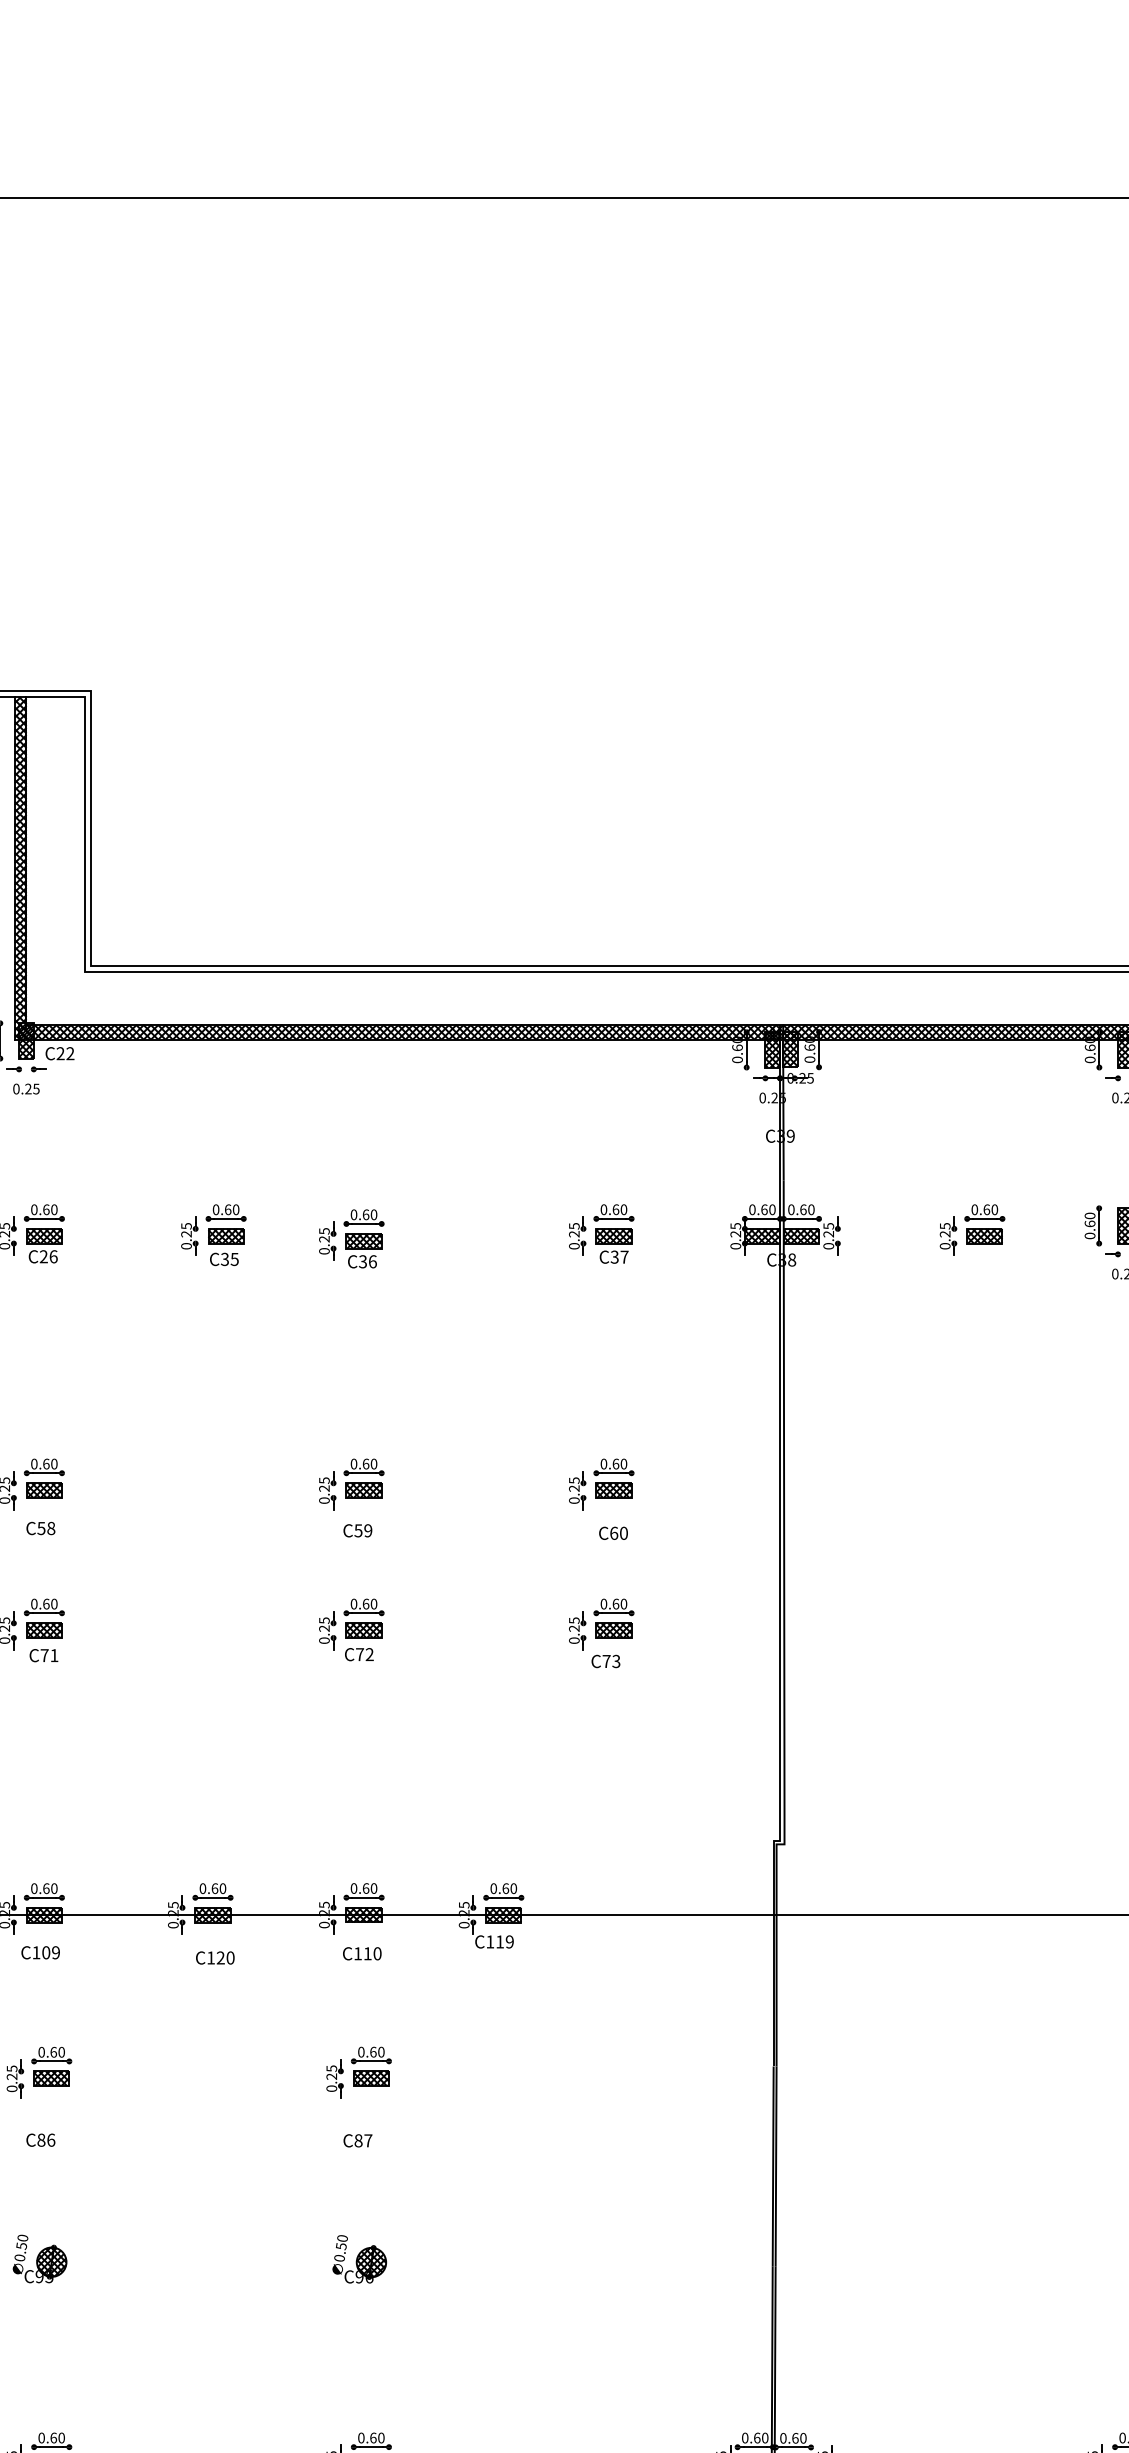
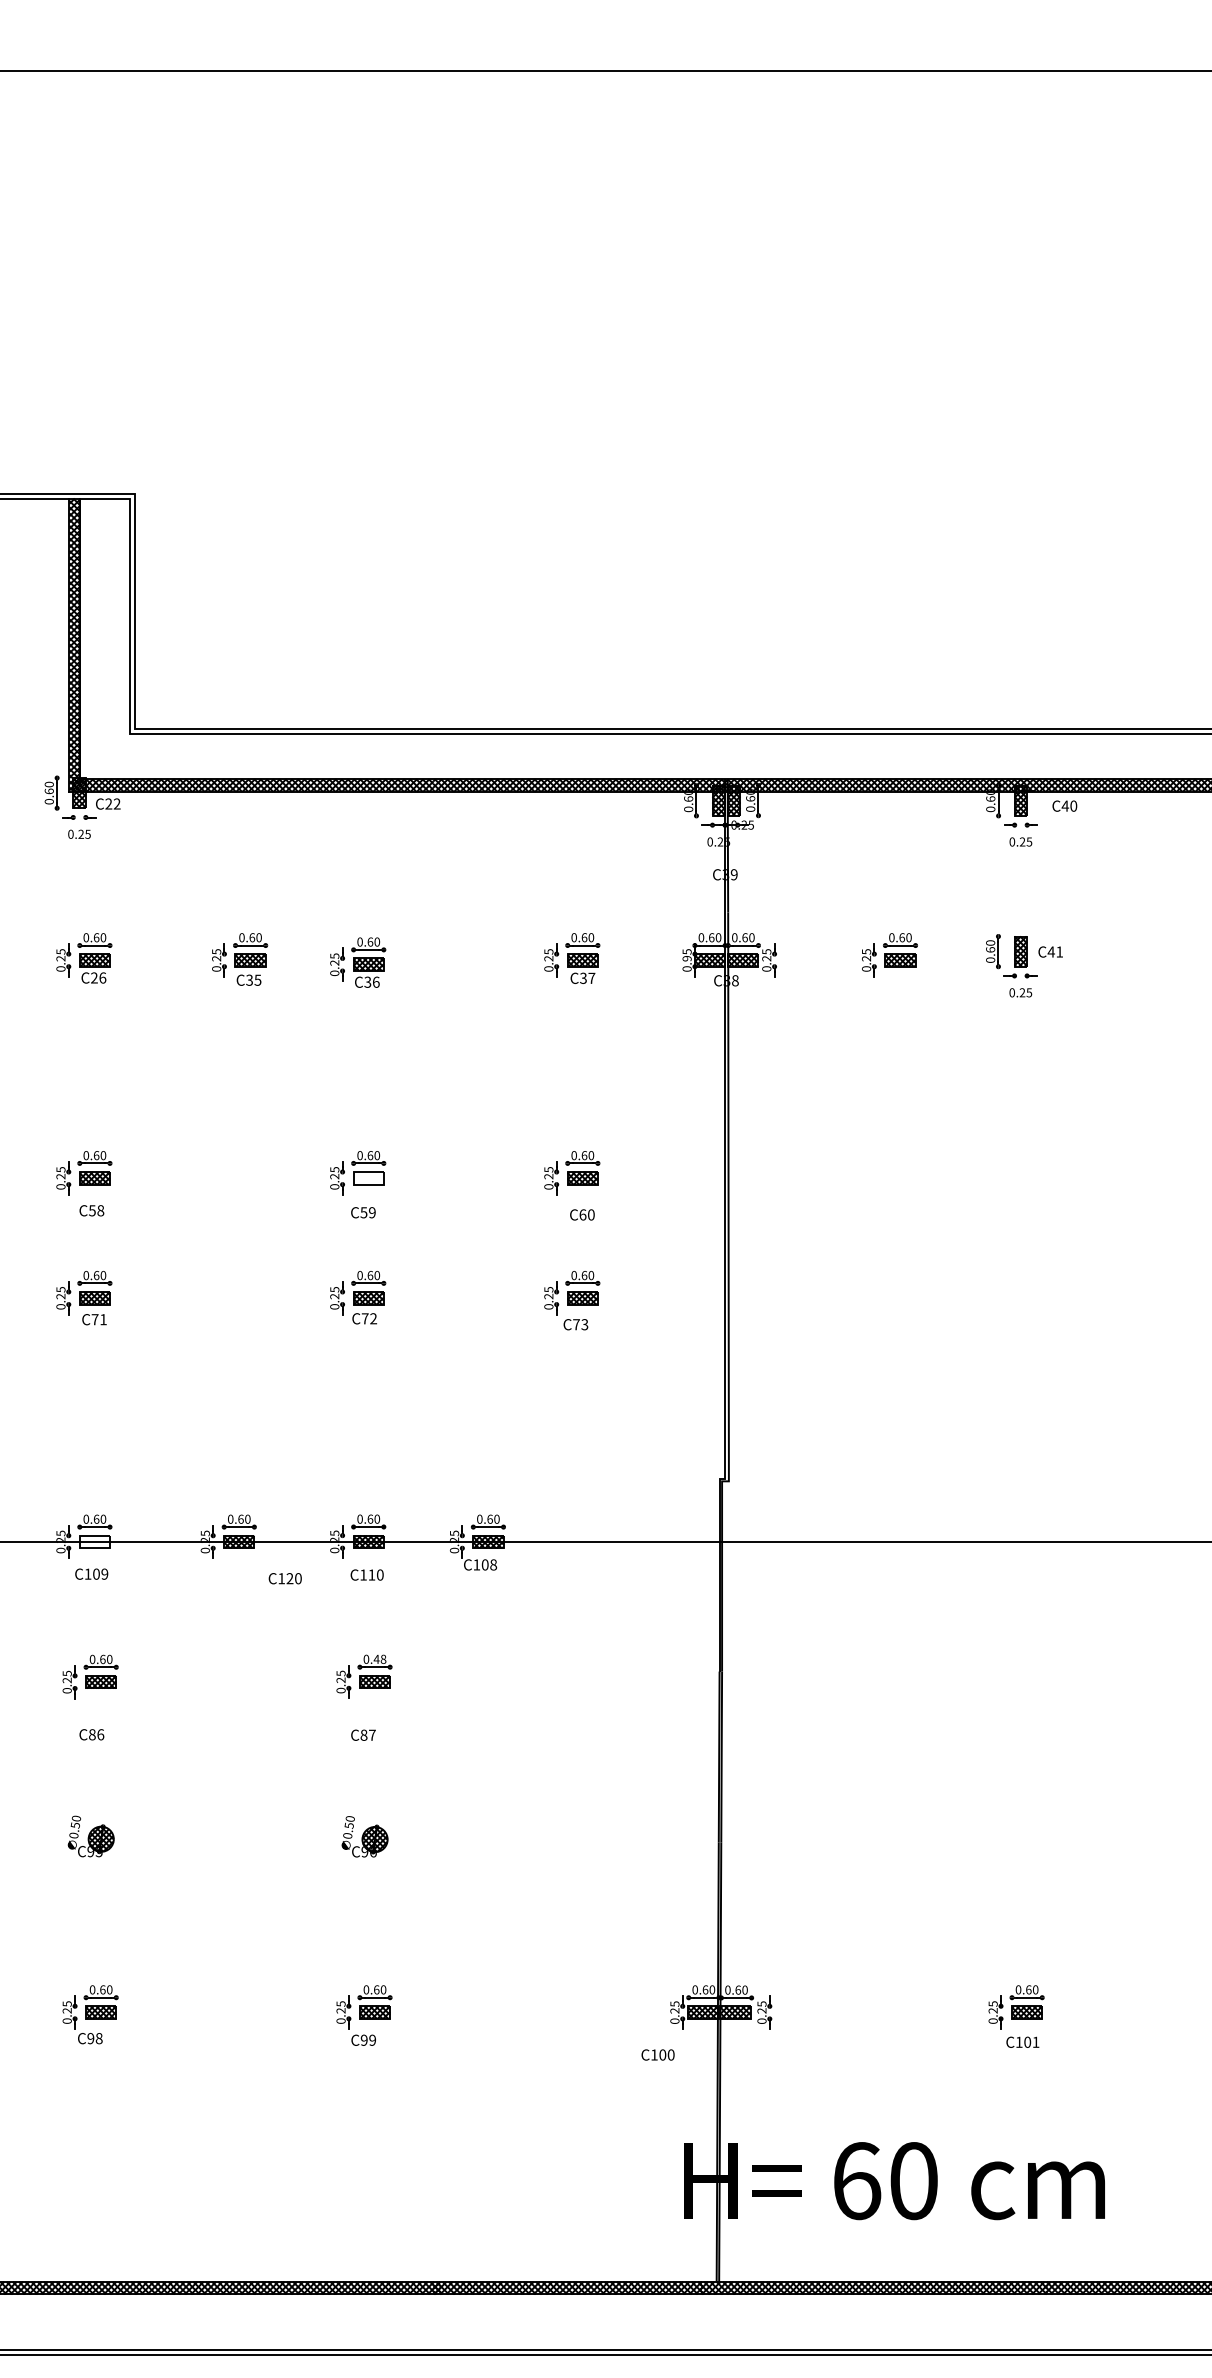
text: (736, 1234) -> (687, 958), 0.25 -> 0.95
hatch: (363, 1490) -> (368, 1178), removed
hatch: (43, 1914) -> (94, 1541), removed
text: (505, 1941) -> (489, 1564), C119 -> C108
text: (214, 1957) -> (284, 1578), moved
text: (376, 2051) -> (379, 1658), 0.60 -> 0.48

